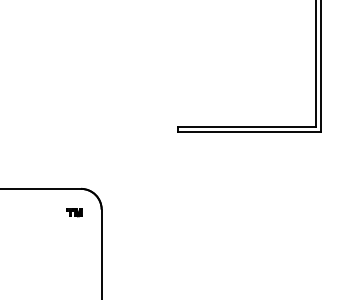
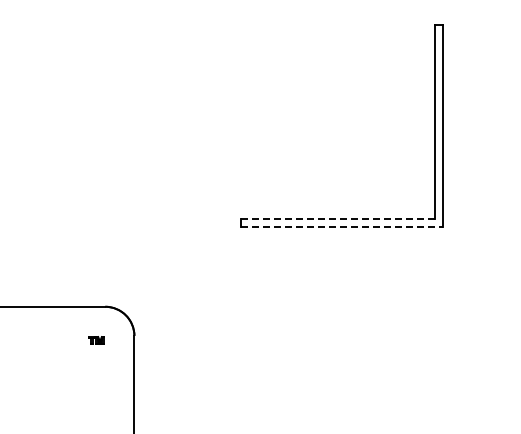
line: (246, 126) -> (337, 219), solid -> dashed
line: (249, 132) -> (342, 227), solid -> dashed
part: (74, 212) -> (96, 340), size x0.7

